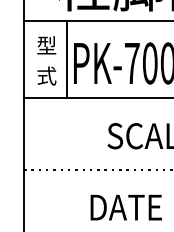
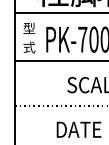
line: (66, 60) -> (41, 37), removed

